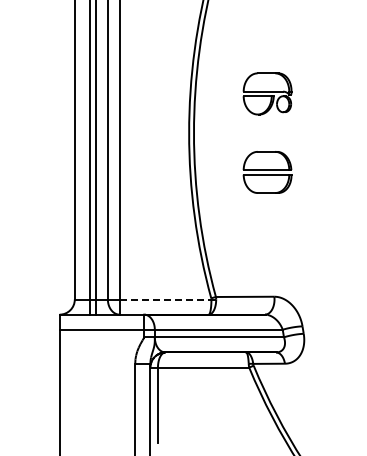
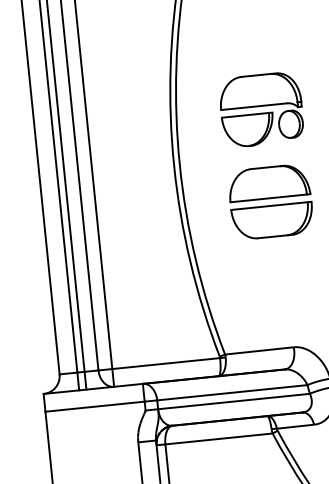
part: (267, 93) -> (261, 109), size x1.43
part: (267, 172) -> (270, 202), size x1.43
line: (165, 299) -> (166, 363), dashed -> solid

